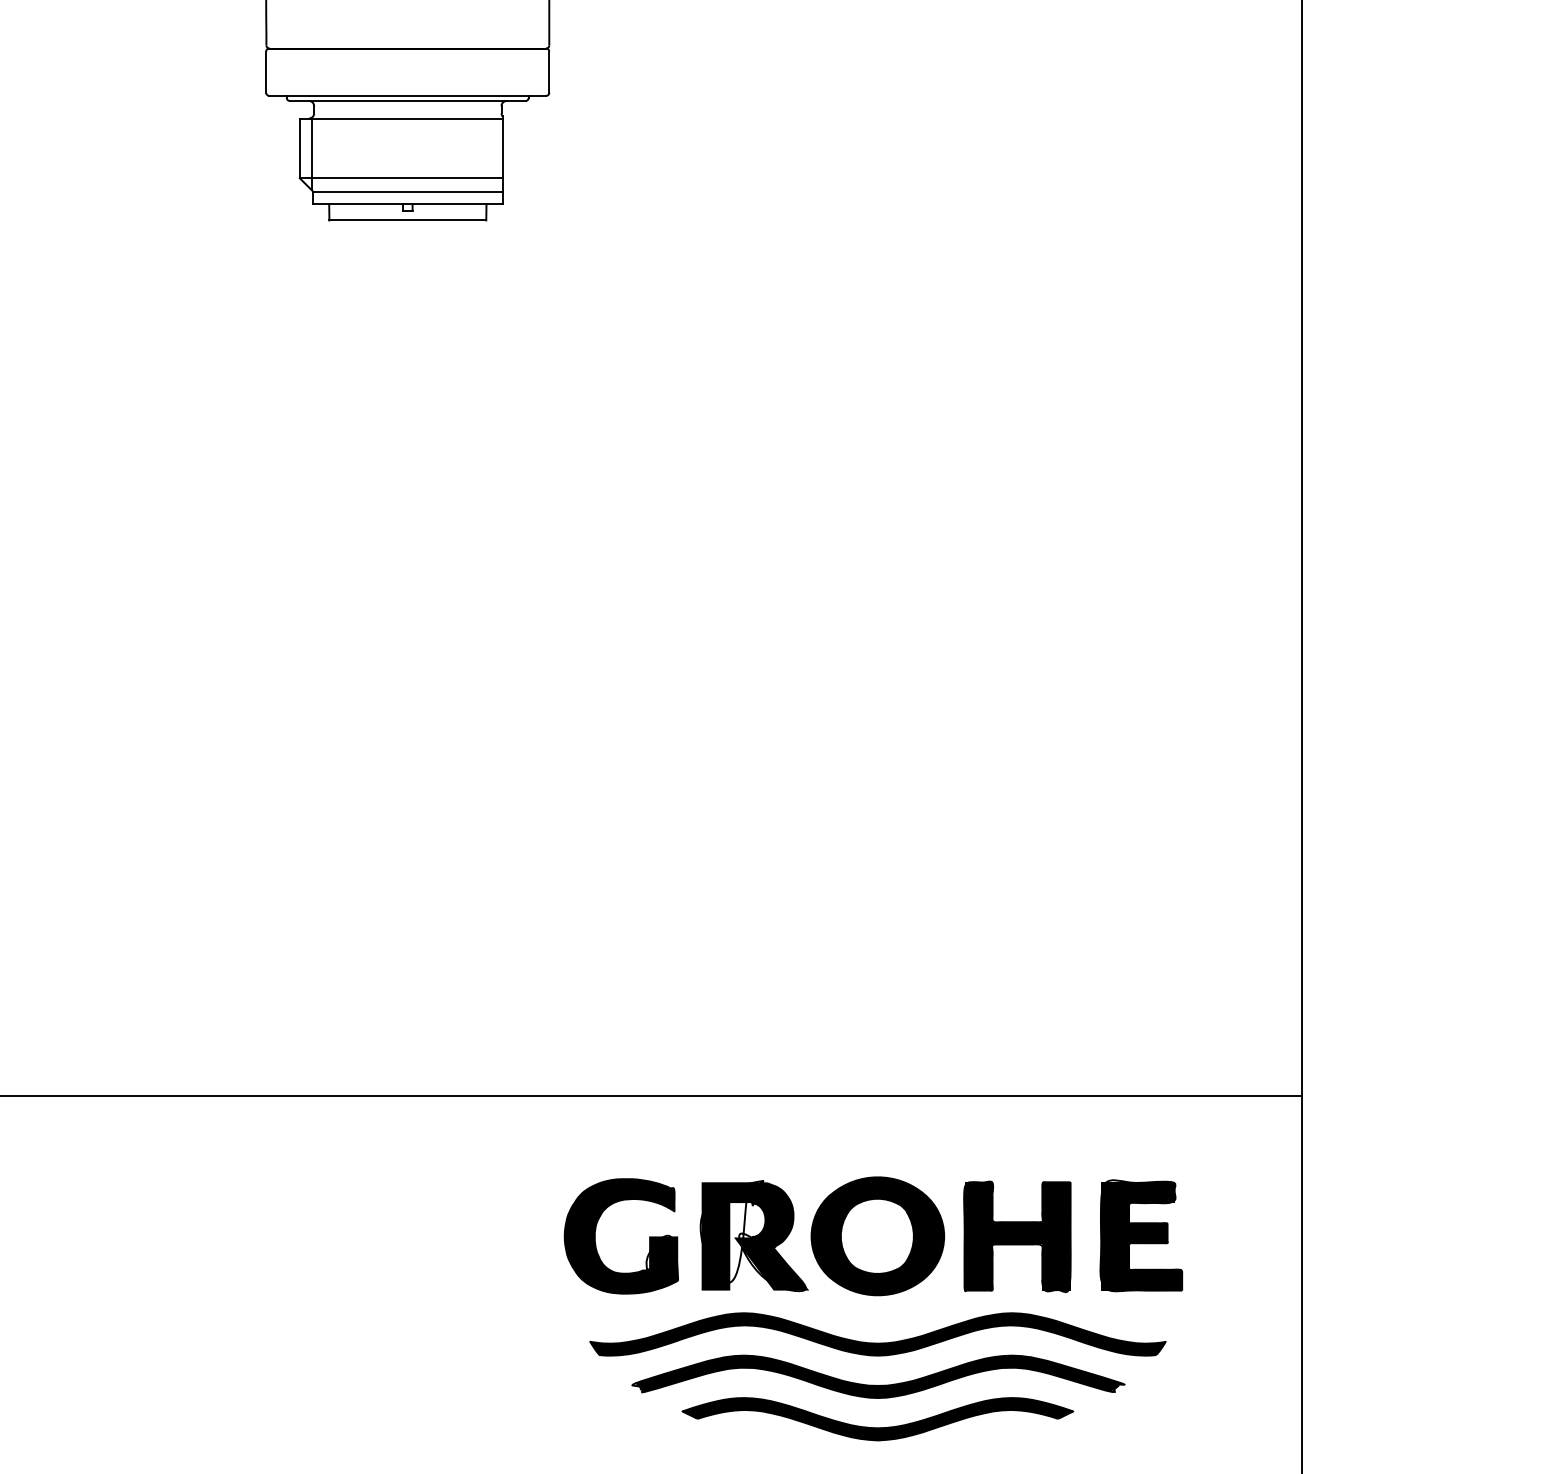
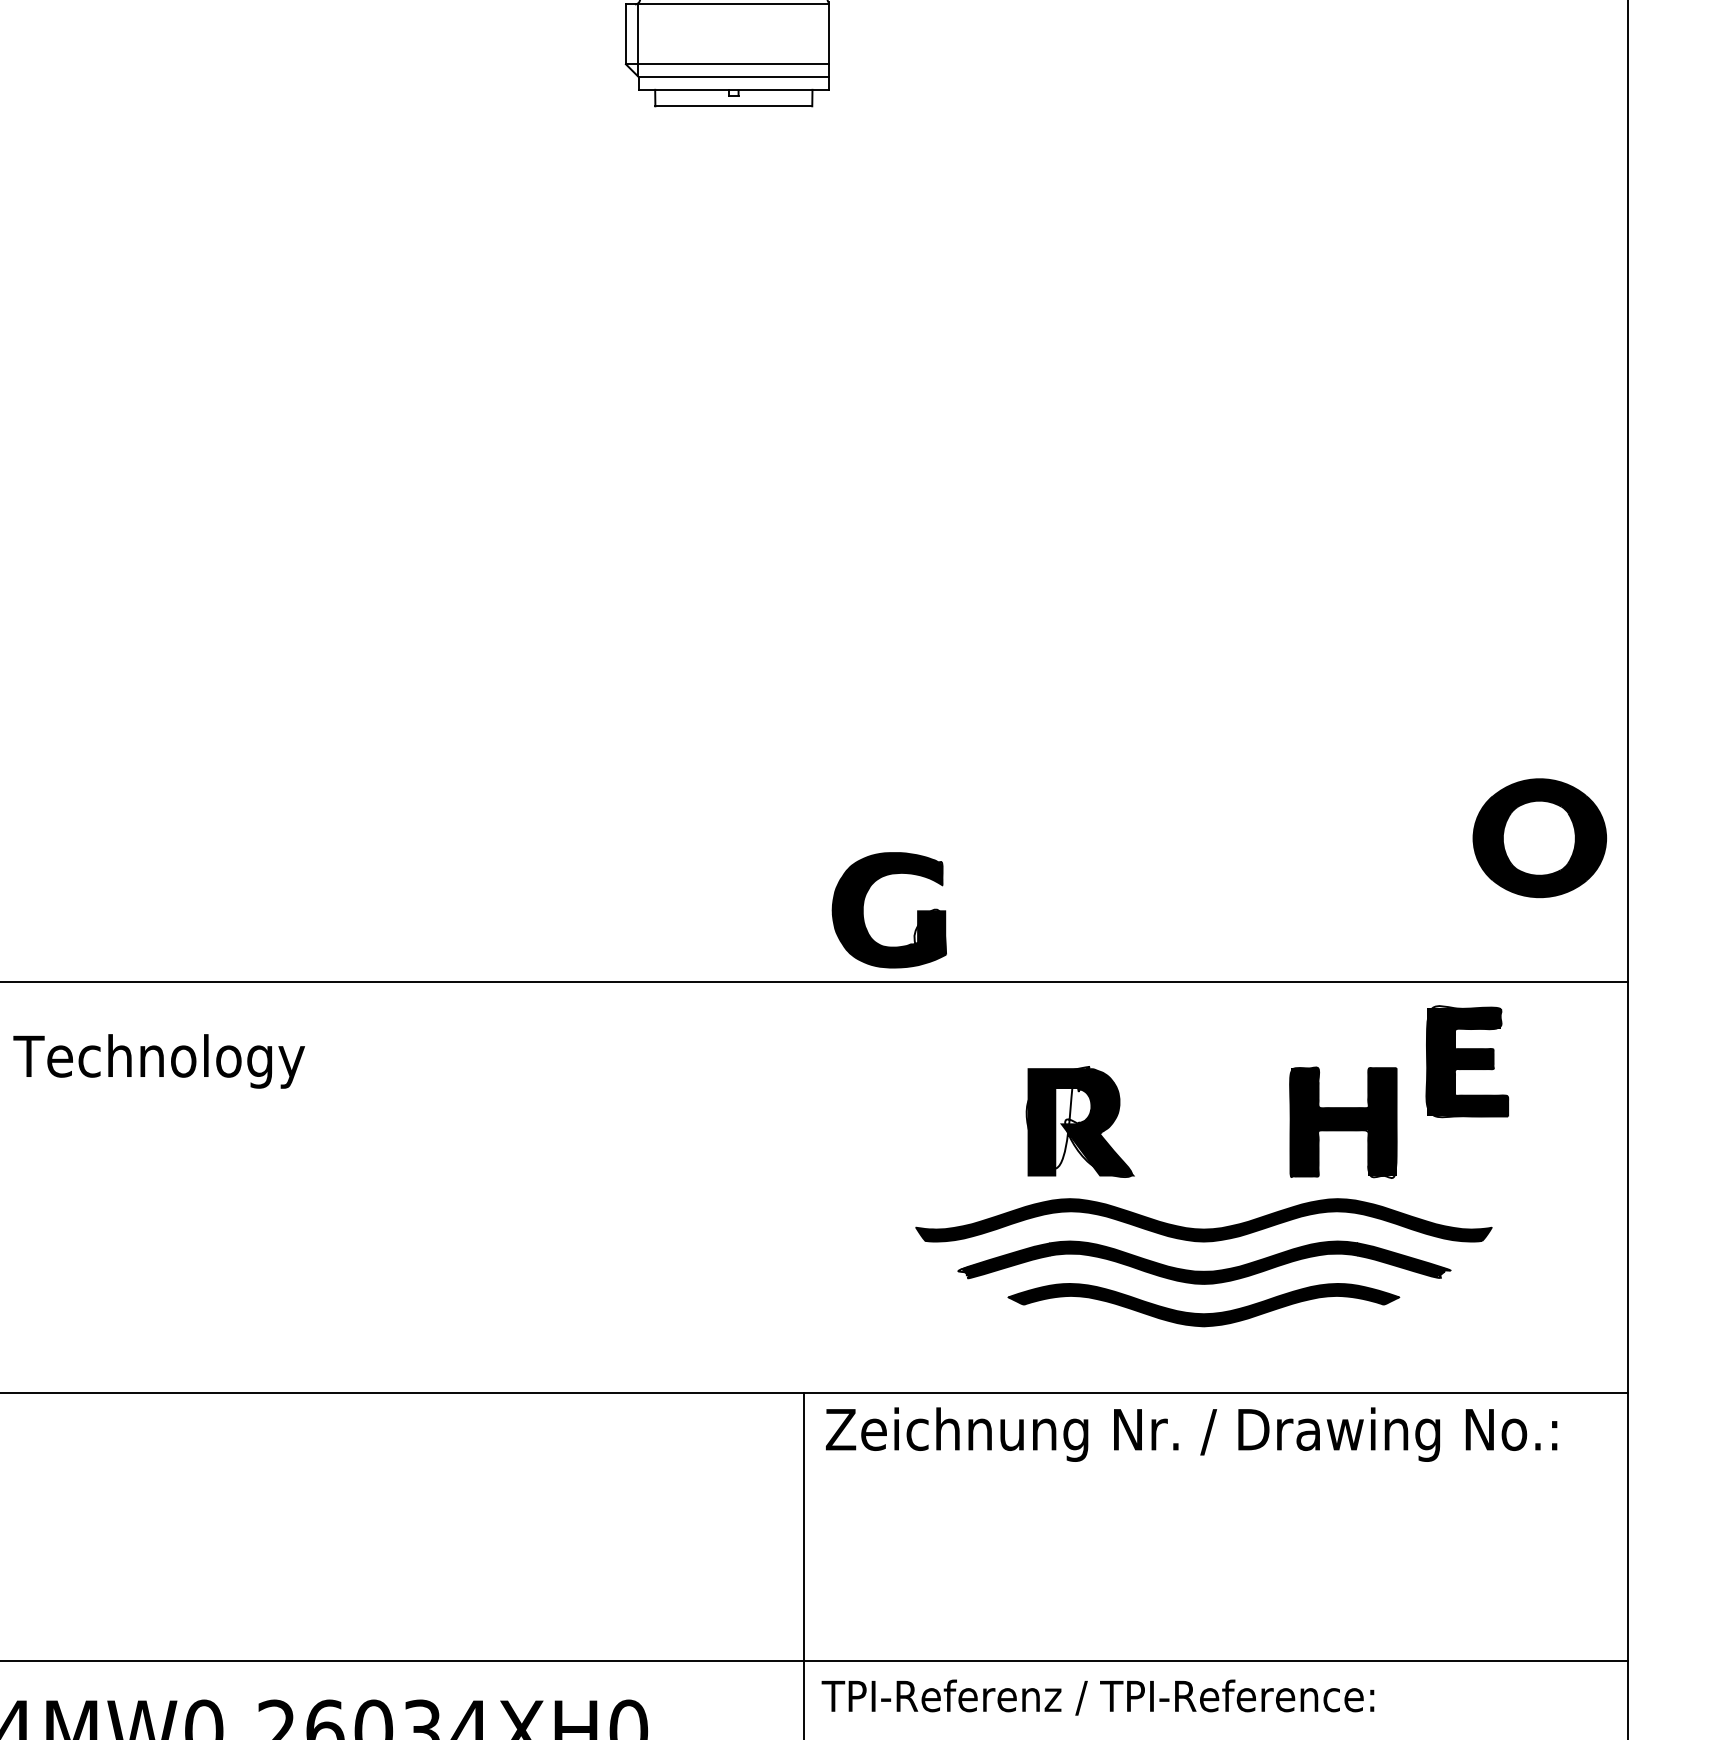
part: (596, 1229) -> (864, 903), moved
part: (1141, 1235) -> (1467, 1061), moved
part: (877, 1236) -> (1539, 838), moved

